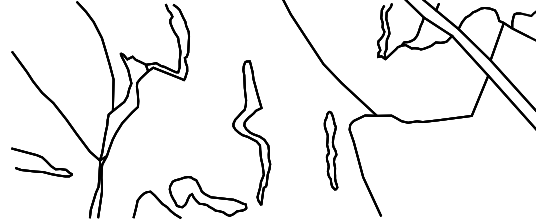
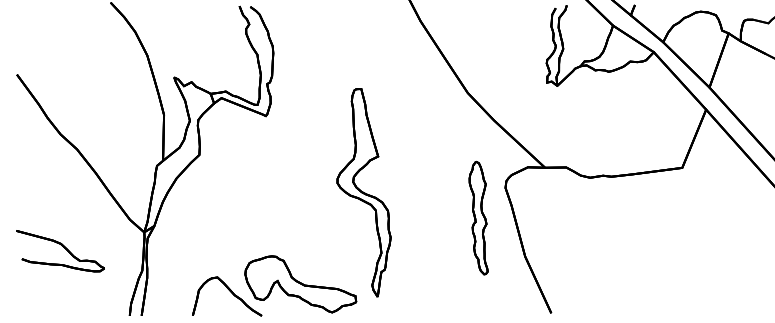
part: (41, 162) -> (59, 251), moved

